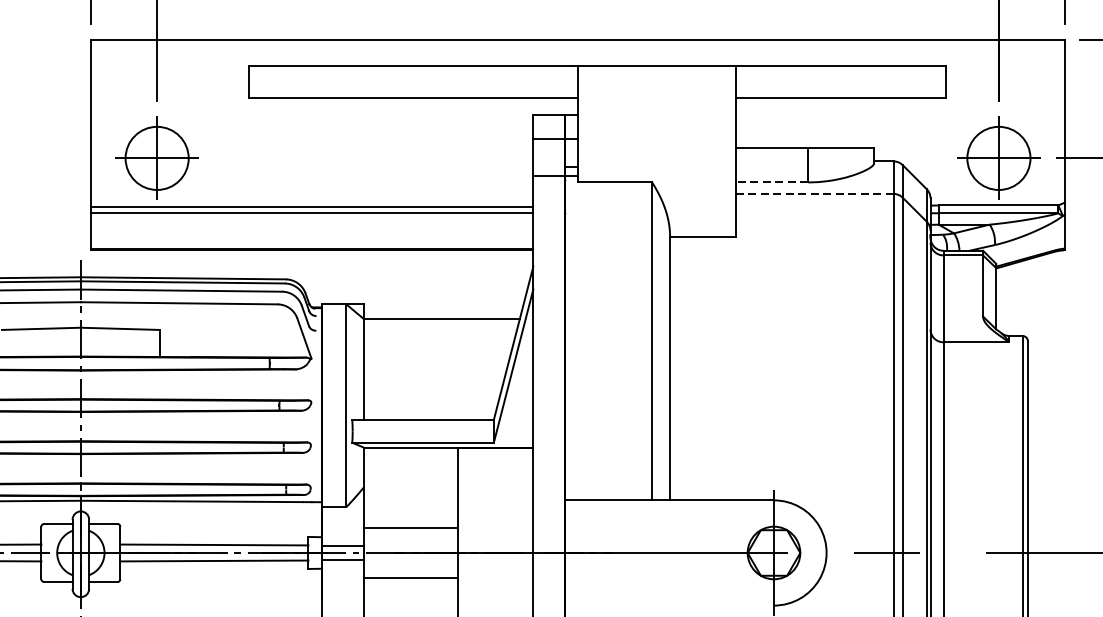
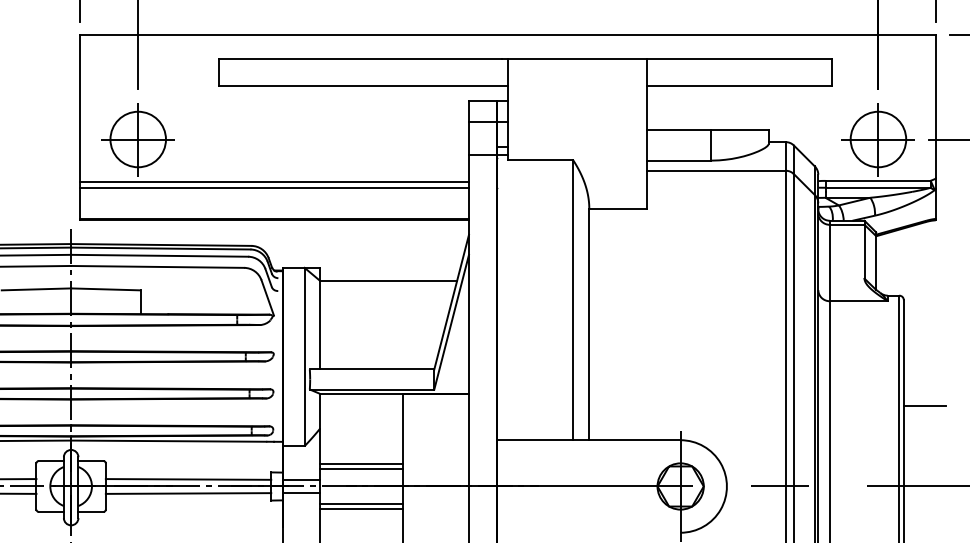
line: (771, 182) -> (678, 160), dashed -> solid
line: (814, 193) -> (716, 170), dashed -> solid
line: (1051, 460) -> (924, 405), added
line: (411, 532) -> (361, 468), added
line: (411, 573) -> (361, 504), added

